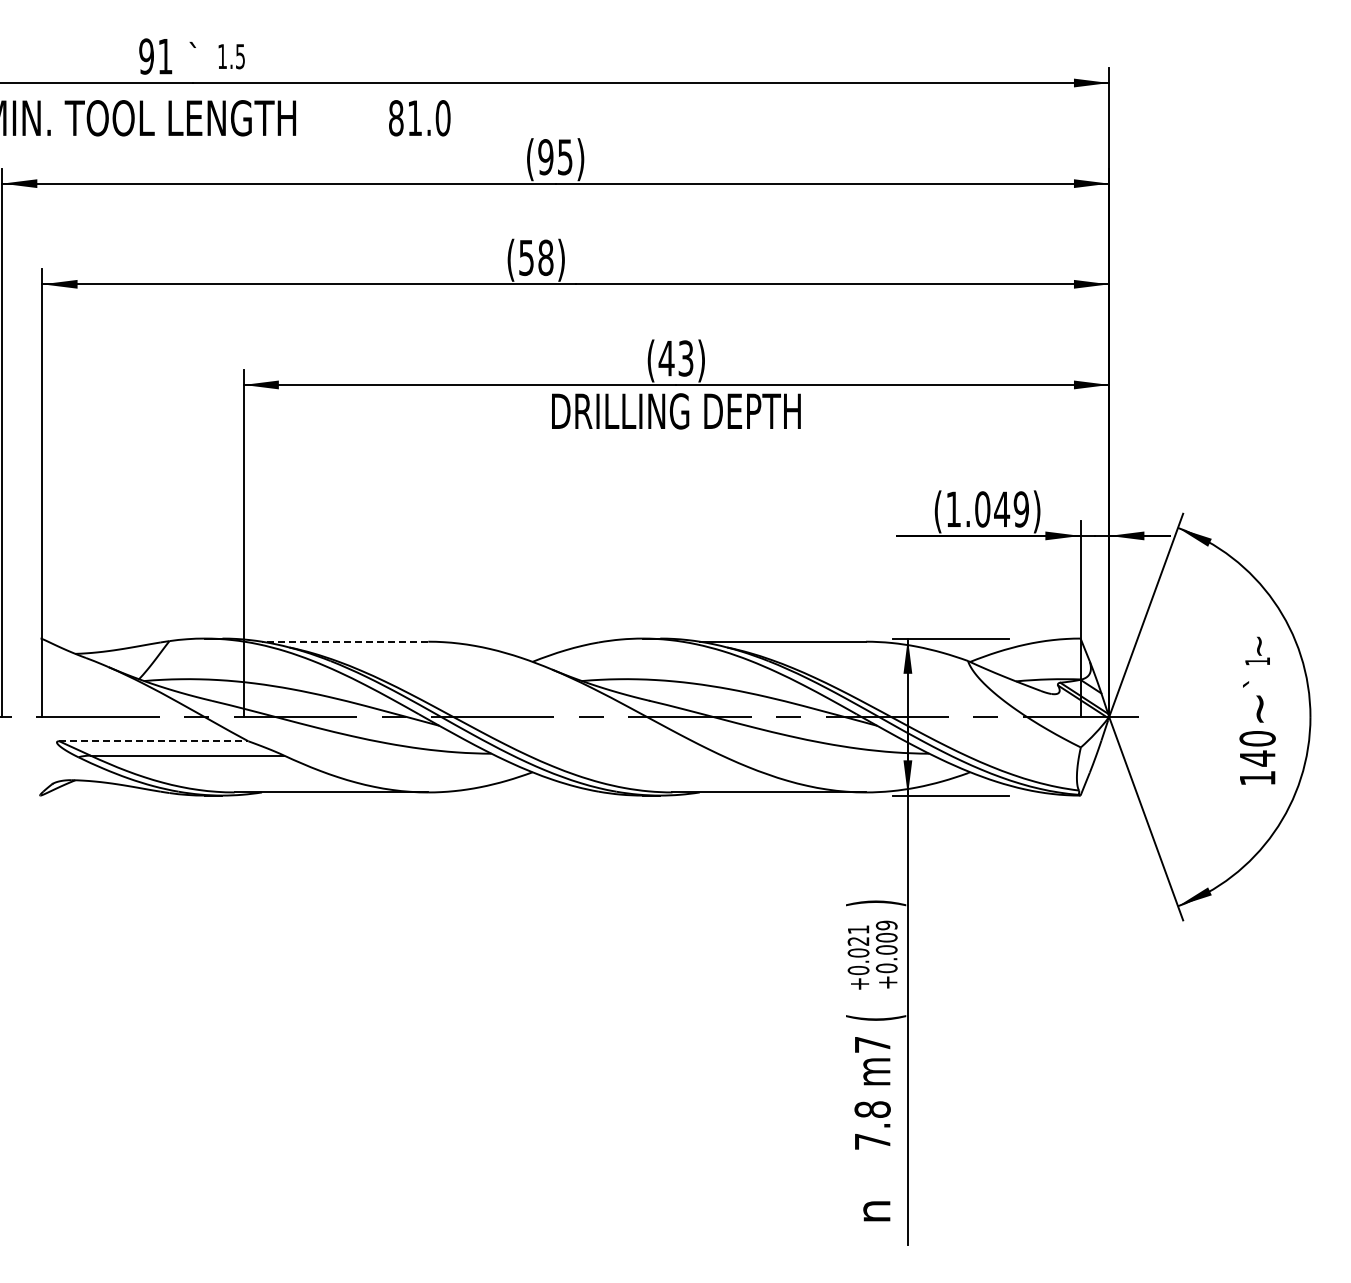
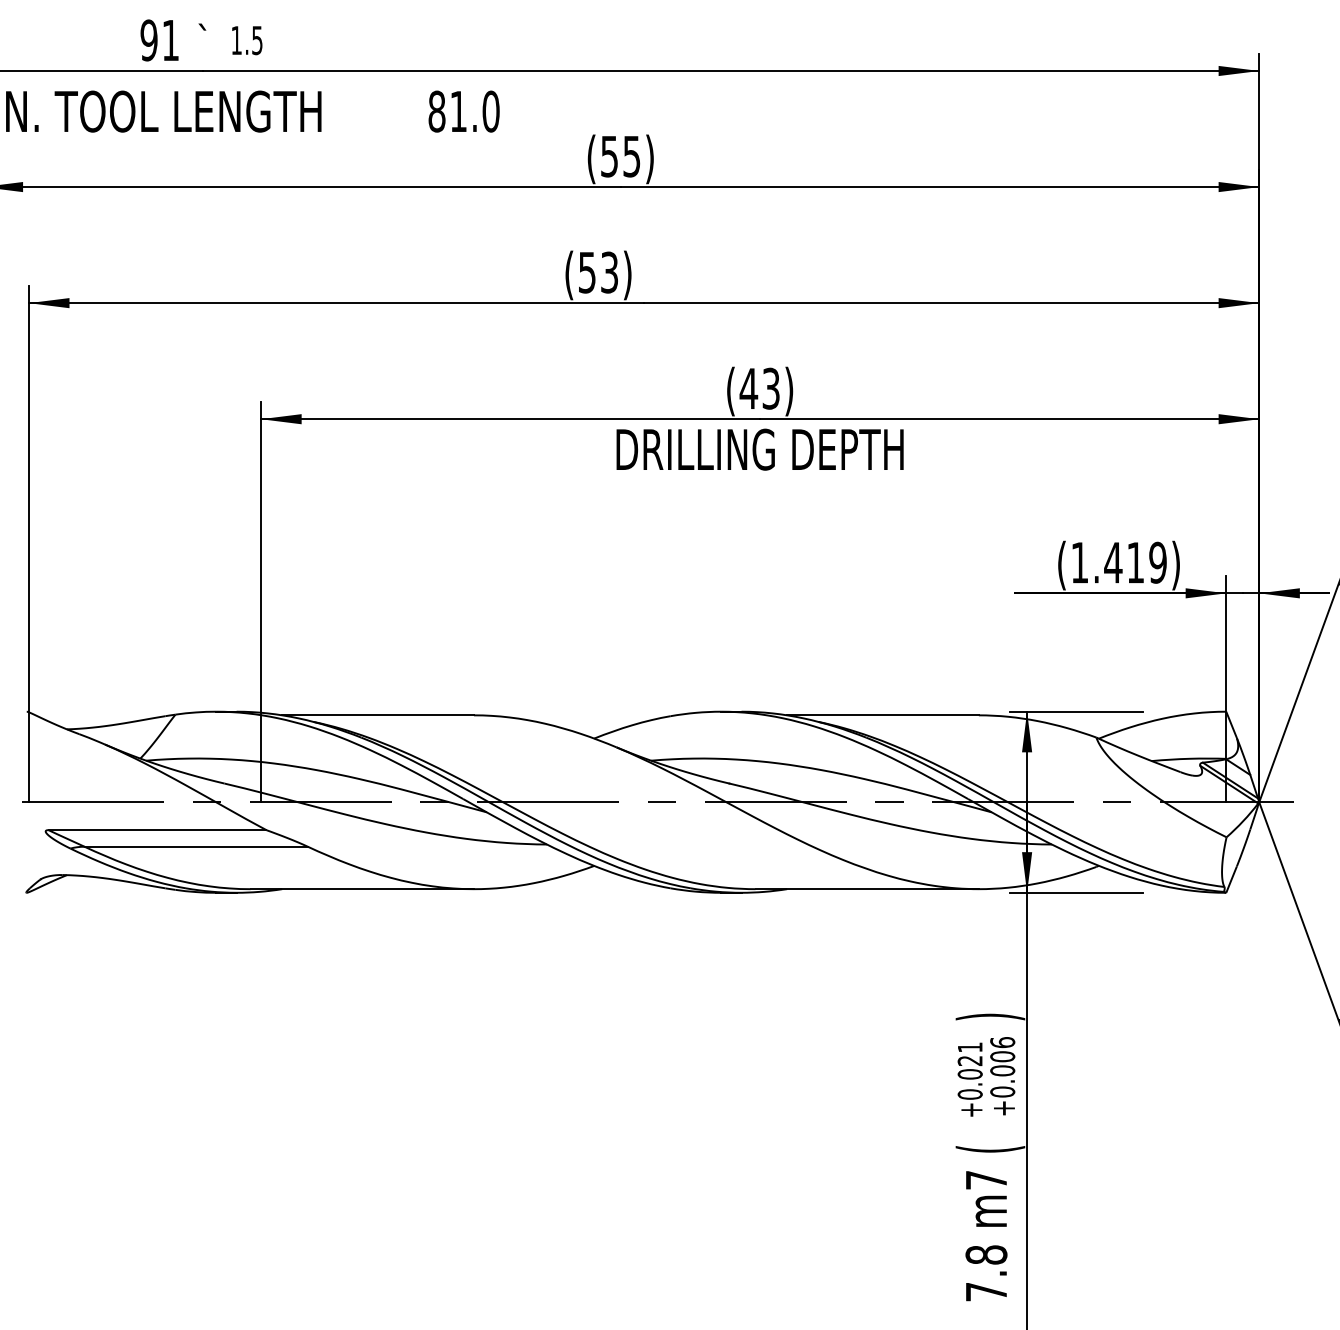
text: (545, 157) -> (609, 156), (95) -> (55)
text: (545, 257) -> (609, 272), (58) -> (53)
text: (992, 509) -> (1124, 562), (1.049) -> (1.419)
line: (344, 641) -> (377, 715), dashed -> solid
line: (154, 741) -> (158, 830), dashed -> solid
text: (886, 925) -> (1002, 1042), +0.009 -> +0.006

